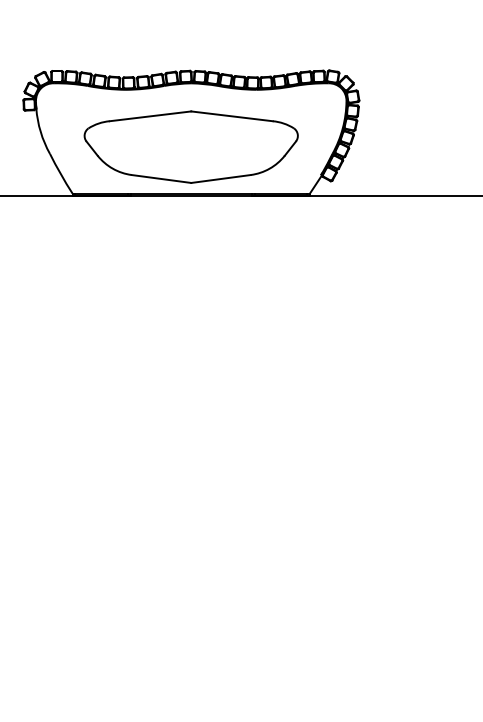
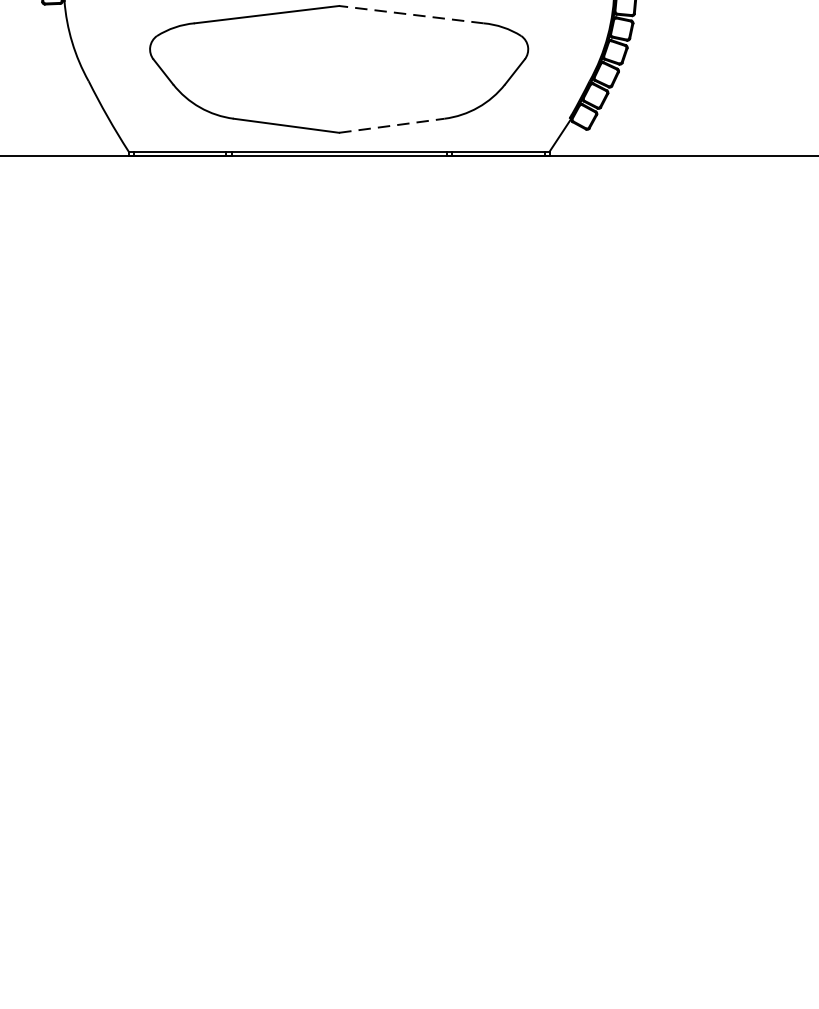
line: (231, 116) -> (410, 14), solid -> dashed
line: (220, 179) -> (391, 126), solid -> dashed

